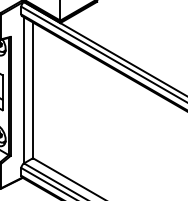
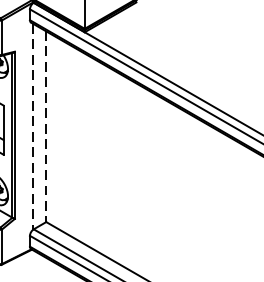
line: (23, 90) -> (32, 126), solid -> dashed
line: (32, 90) -> (45, 126), solid -> dashed

